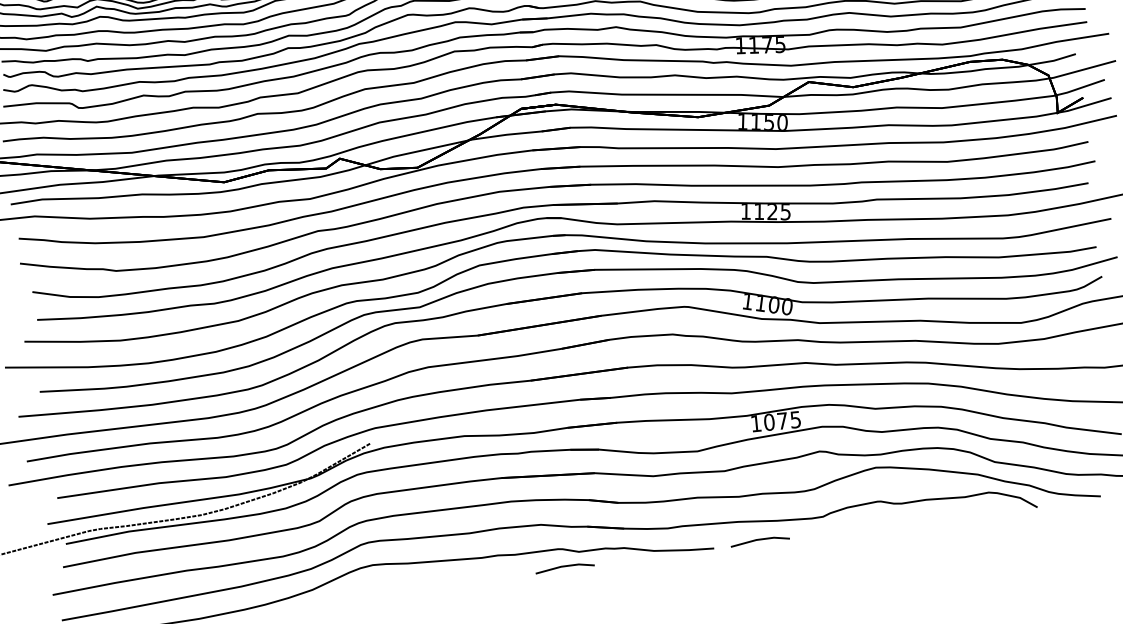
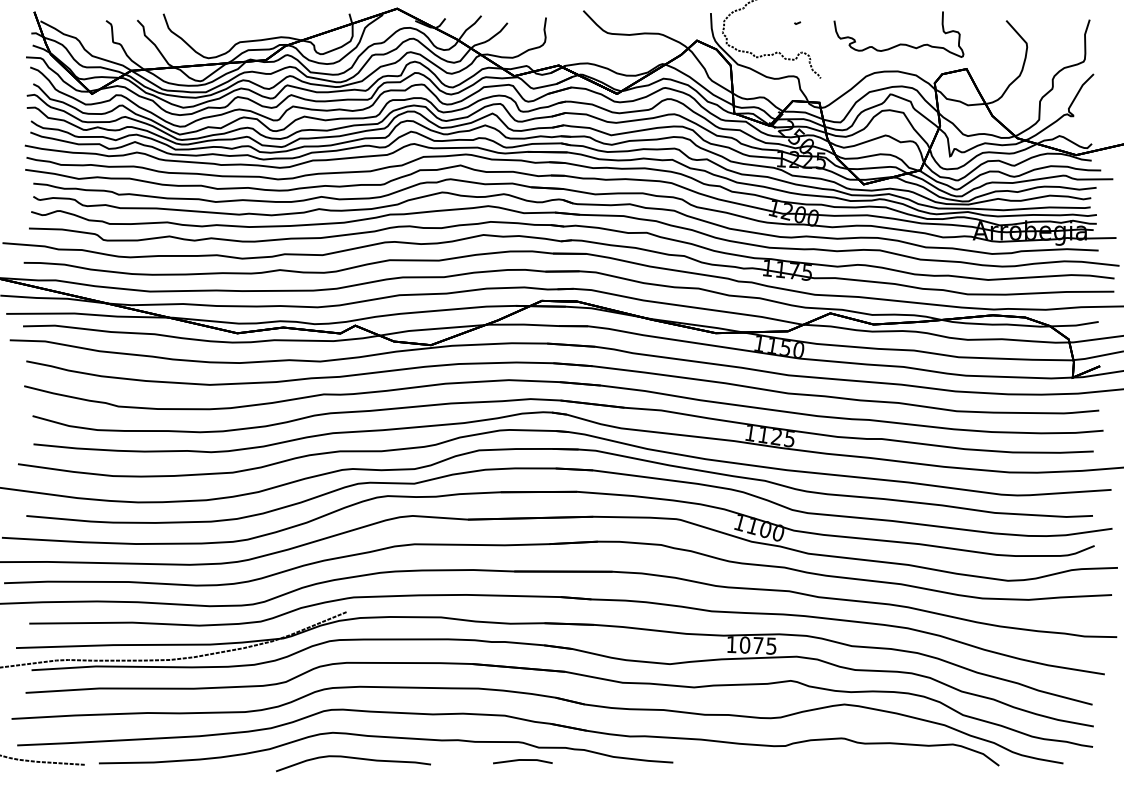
line: (759, 540) -> (719, 760), removed
curve: (396, 587) -> (353, 758), added

